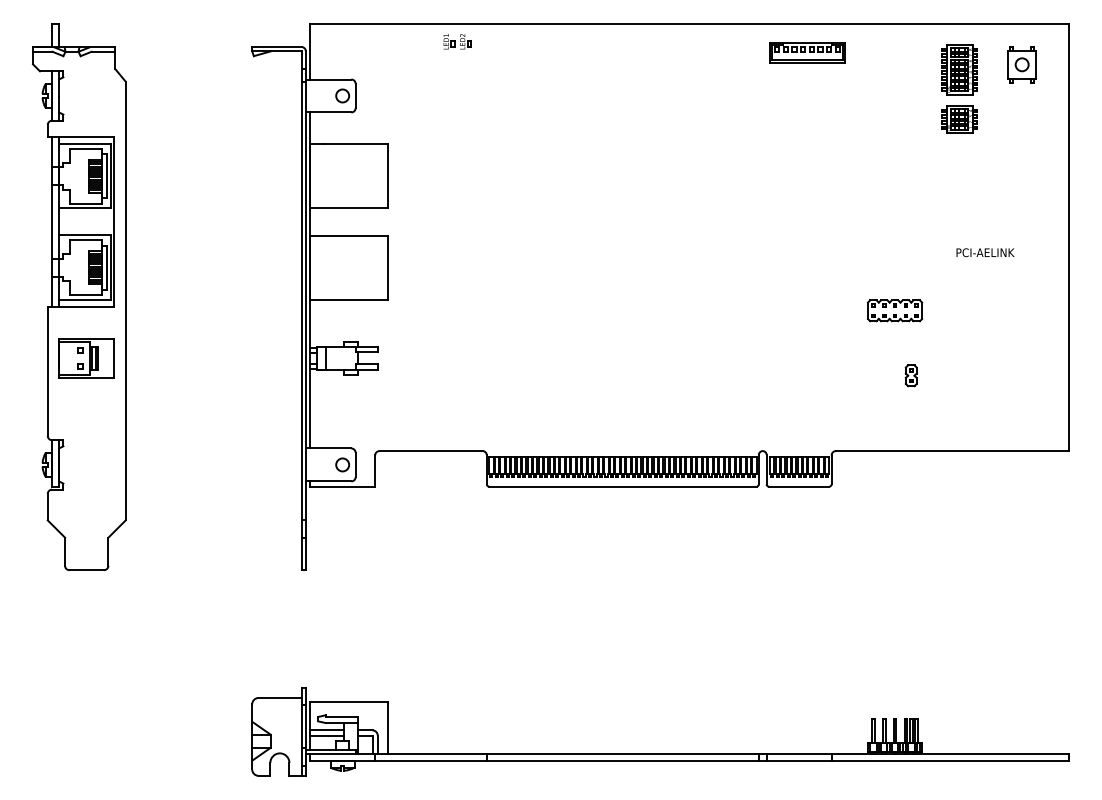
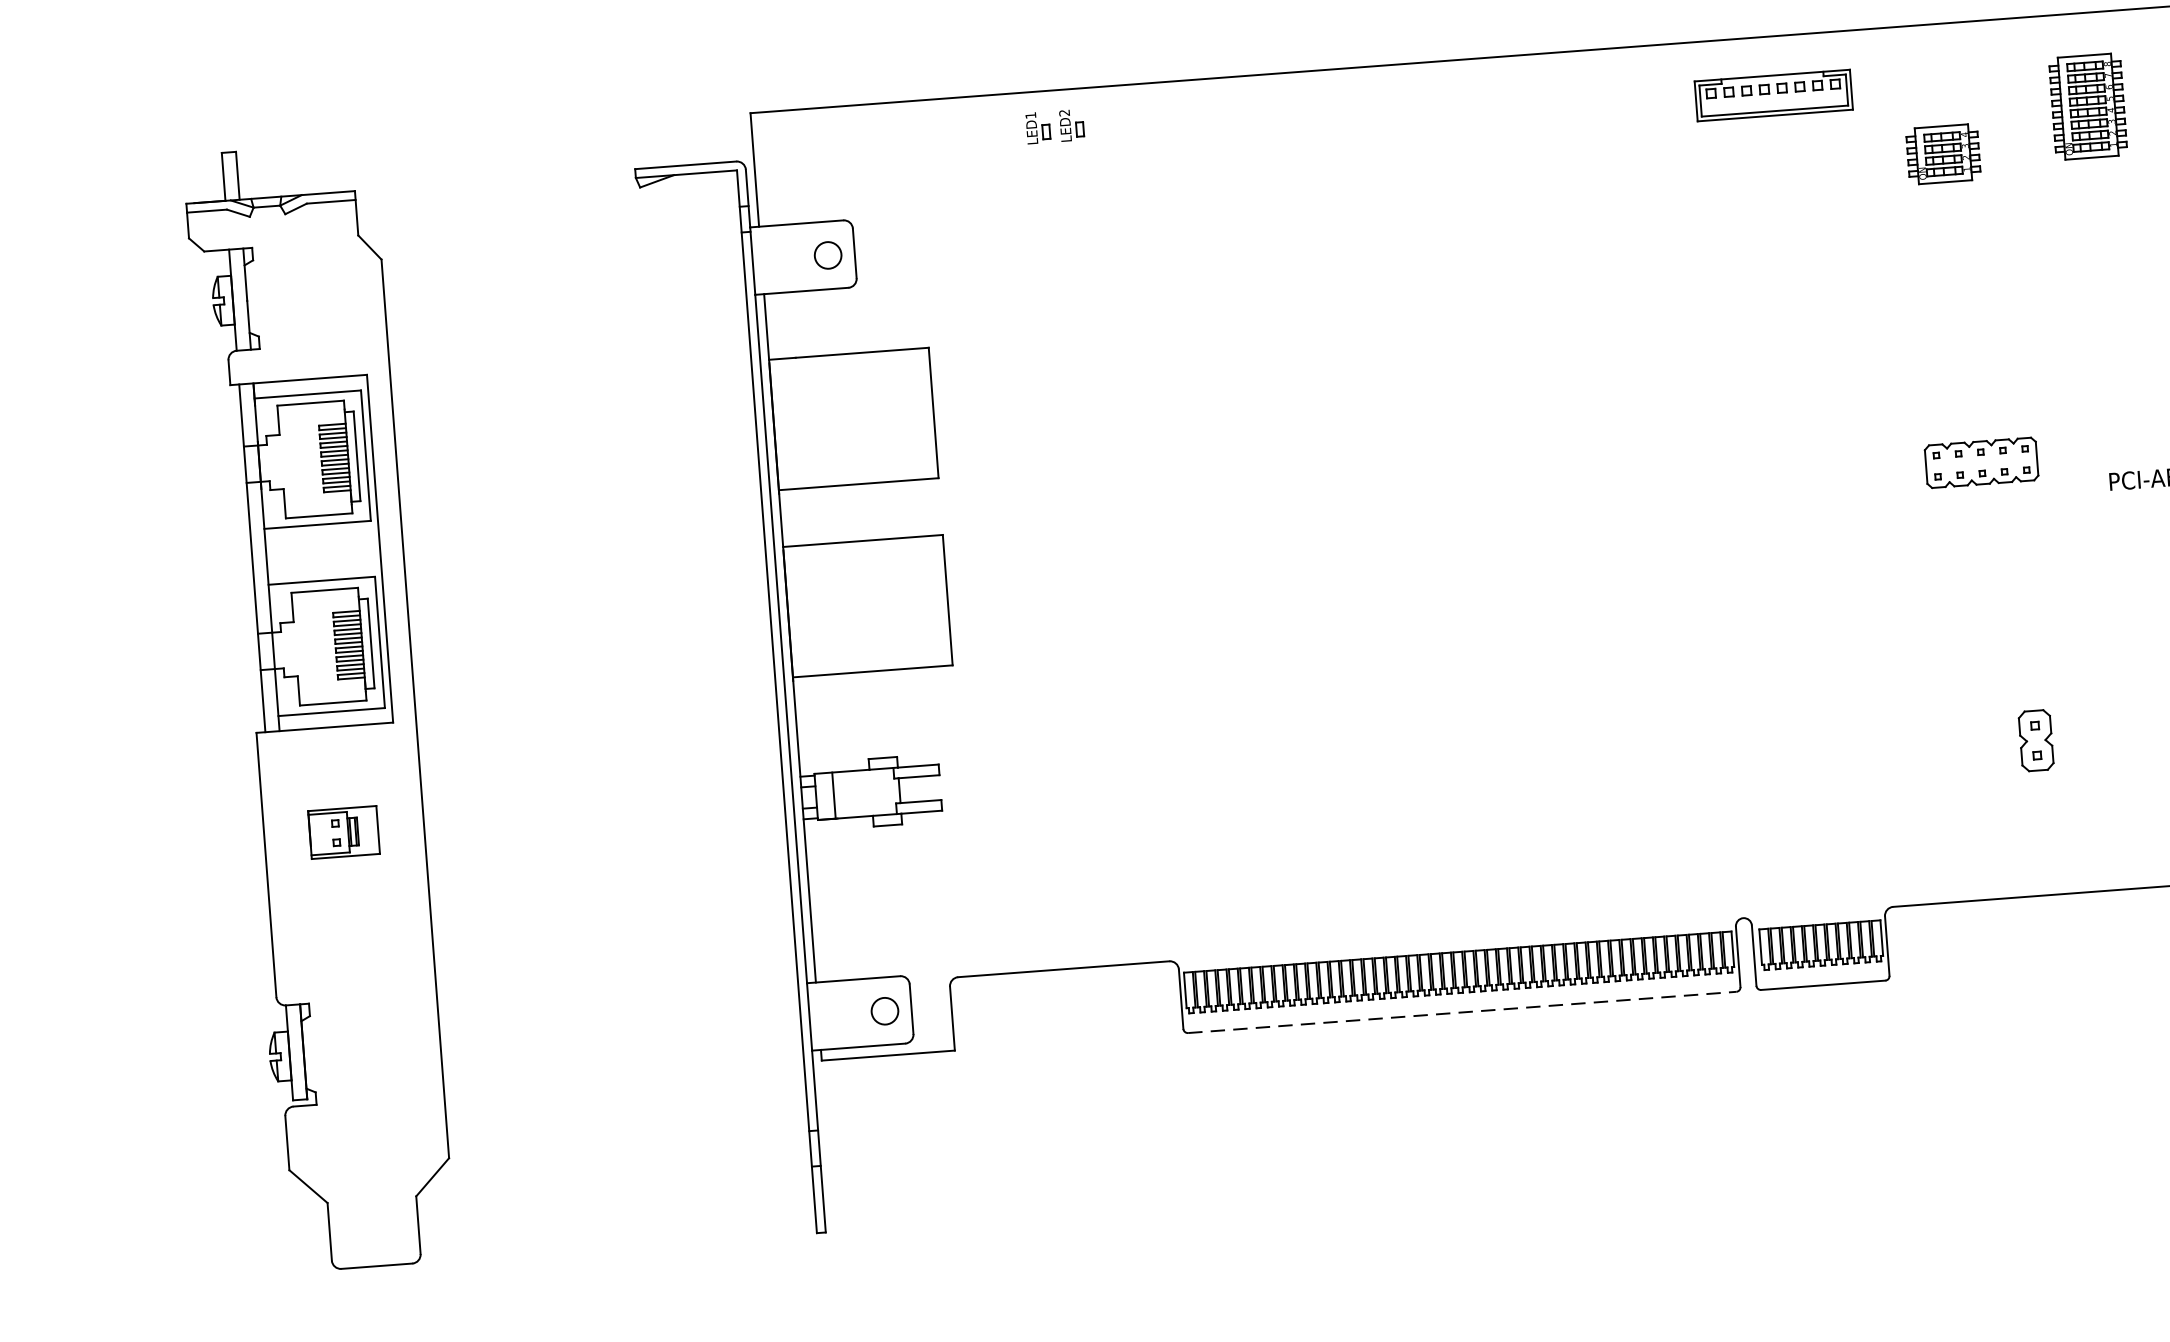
part: (959, 119) -> (1942, 154), moved
part: (894, 310) -> (1980, 462), moved
part: (86, 358) -> (343, 832), size x0.6
part: (910, 375) -> (2034, 740), size x1.4
line: (622, 486) -> (1461, 1012), solid -> dashed

